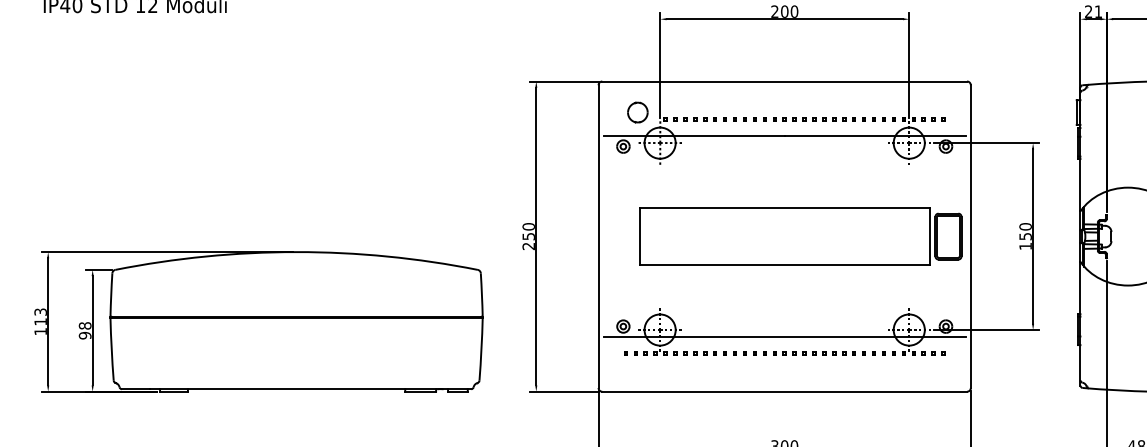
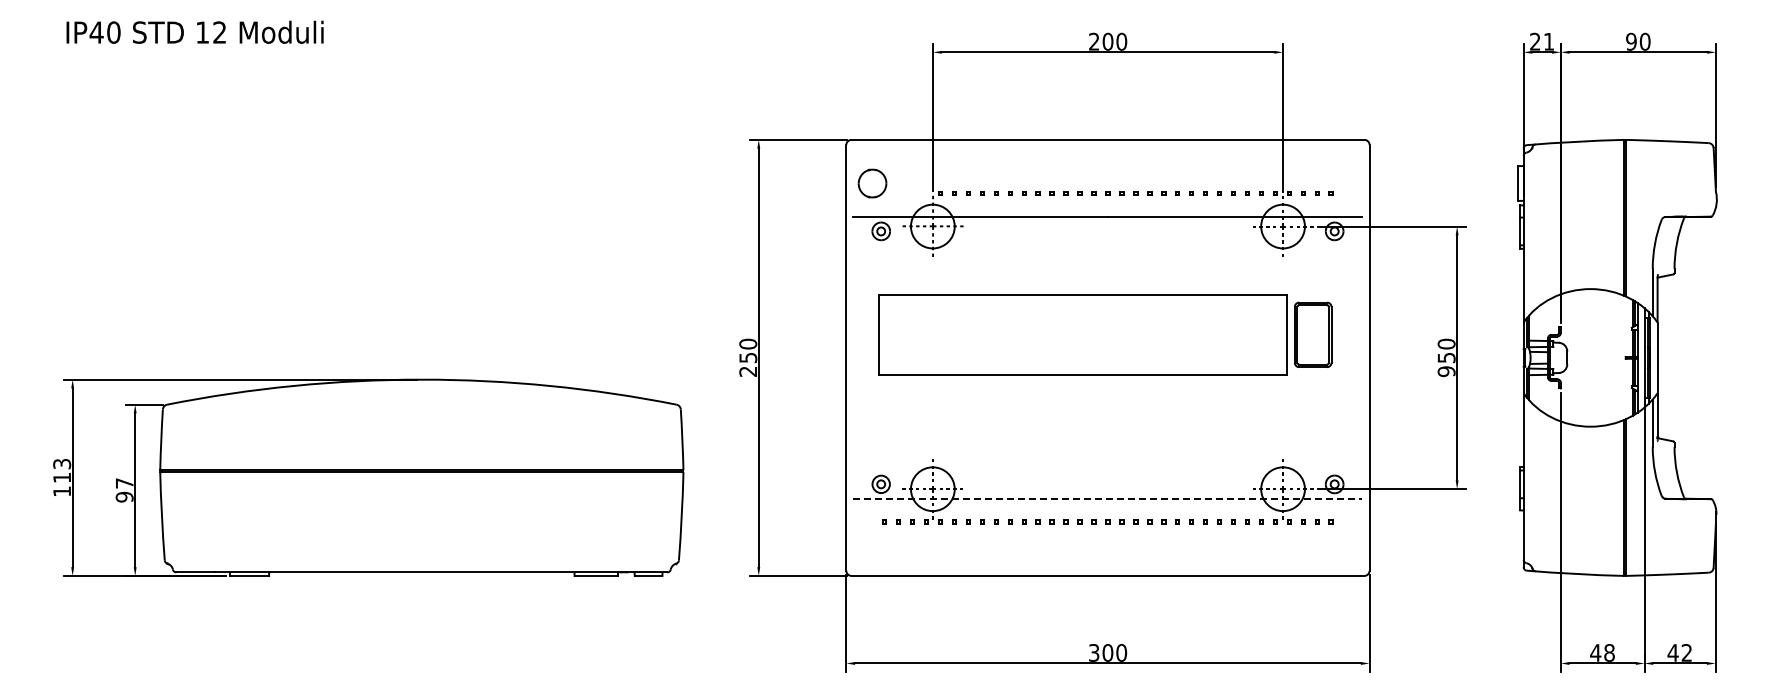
part: (637, 112) -> (872, 183), moved
part: (800, 236) -> (1105, 334), moved
text: (1025, 246) -> (1446, 371), 150 -> 950
text: (85, 325) -> (124, 483), 98 -> 97
line: (784, 337) -> (1107, 499), solid -> dashed

